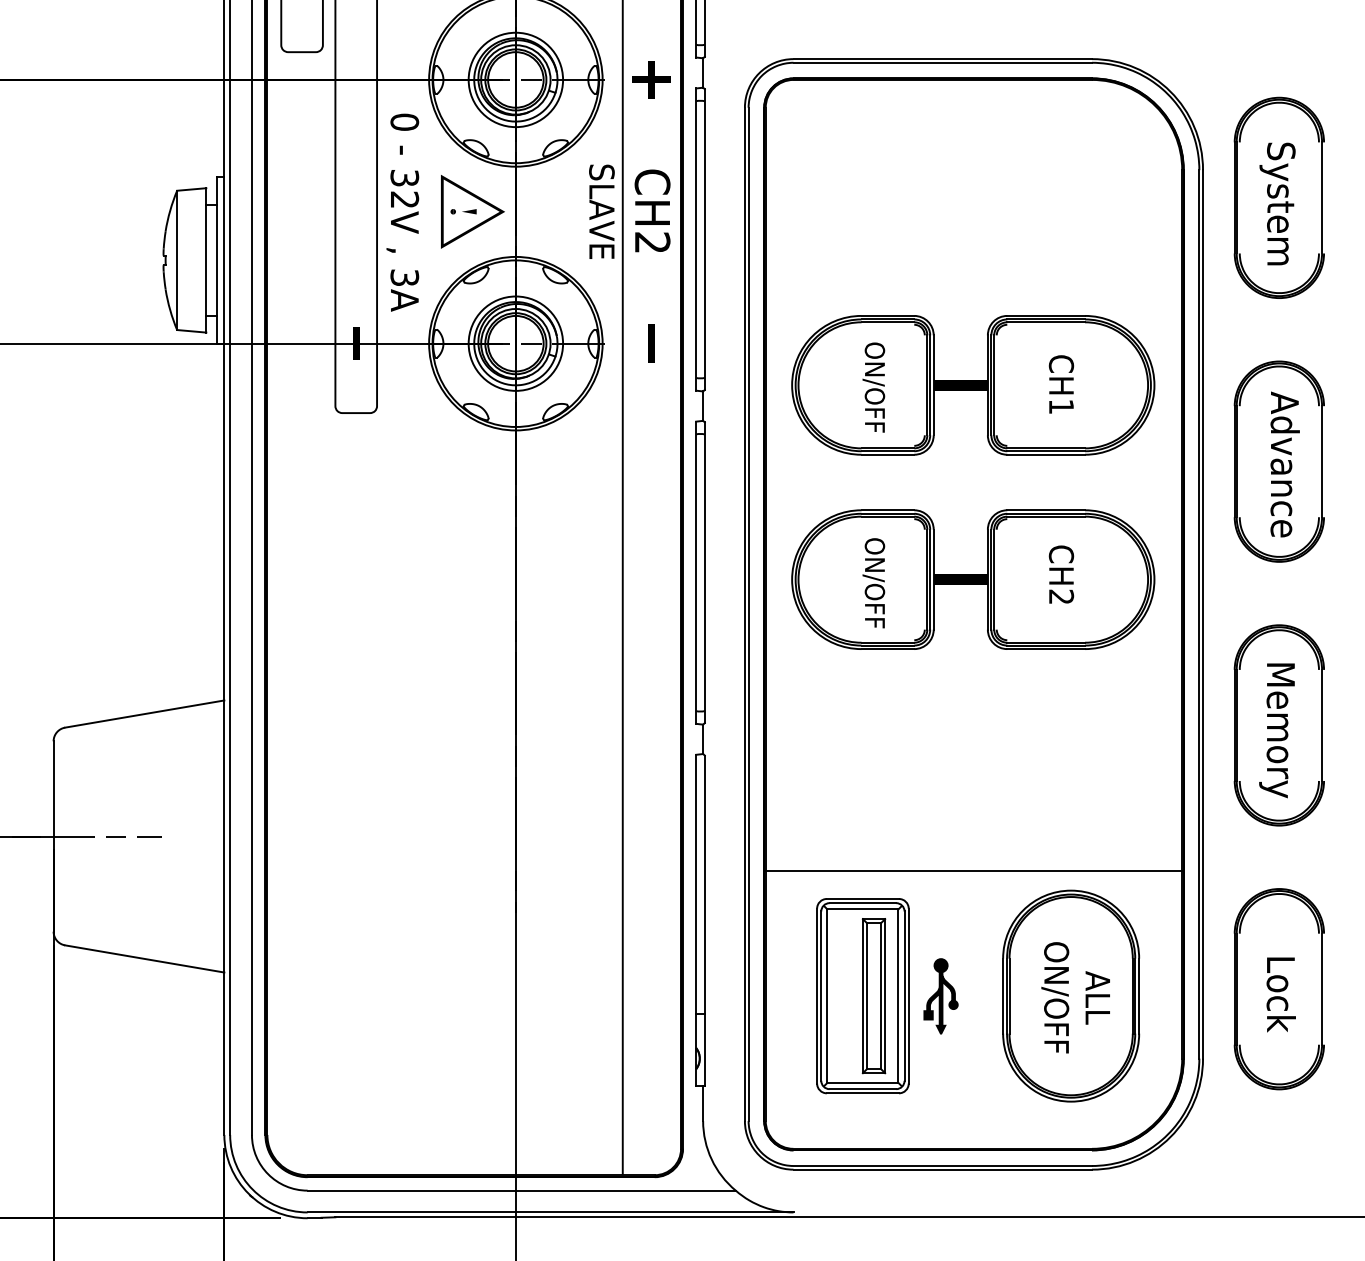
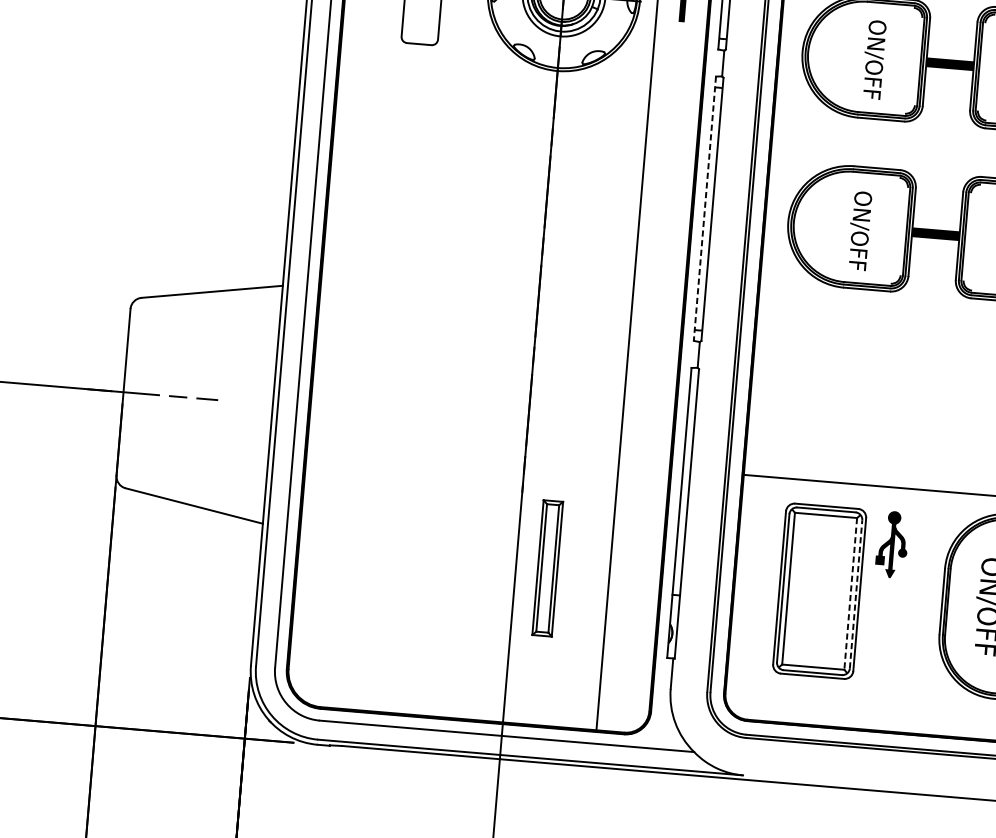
line: (696, 573) -> (705, 209), solid -> dashed
part: (873, 996) -> (547, 568), moved
line: (898, 996) -> (850, 594), solid -> dashed
line: (904, 996) -> (855, 594), solid -> dashed
part: (940, 996) -> (891, 544), moved

